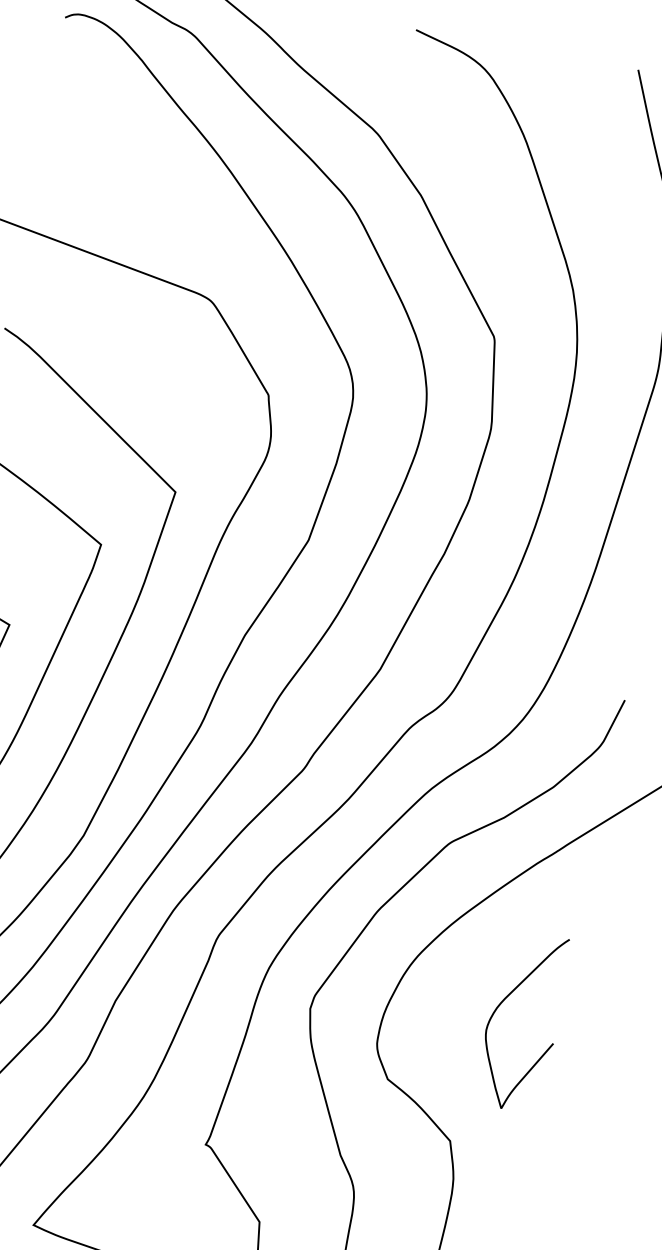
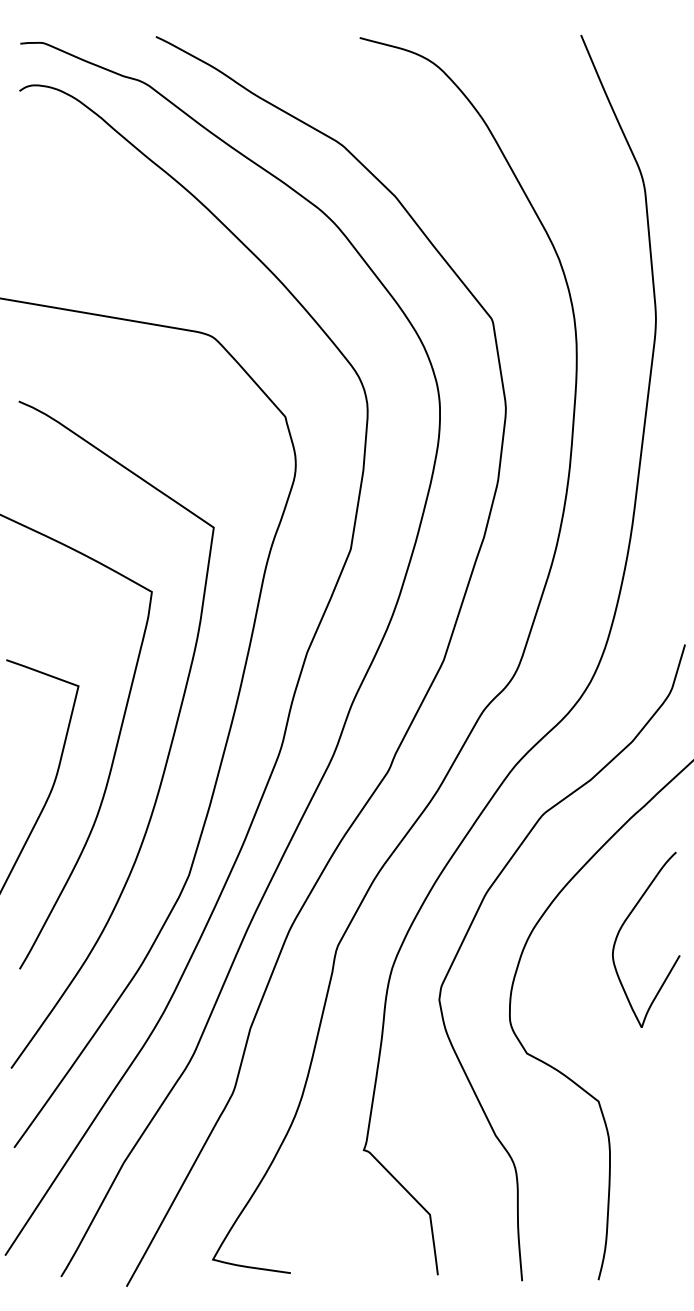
curve: (503, 1001) -> (624, 924), moved

